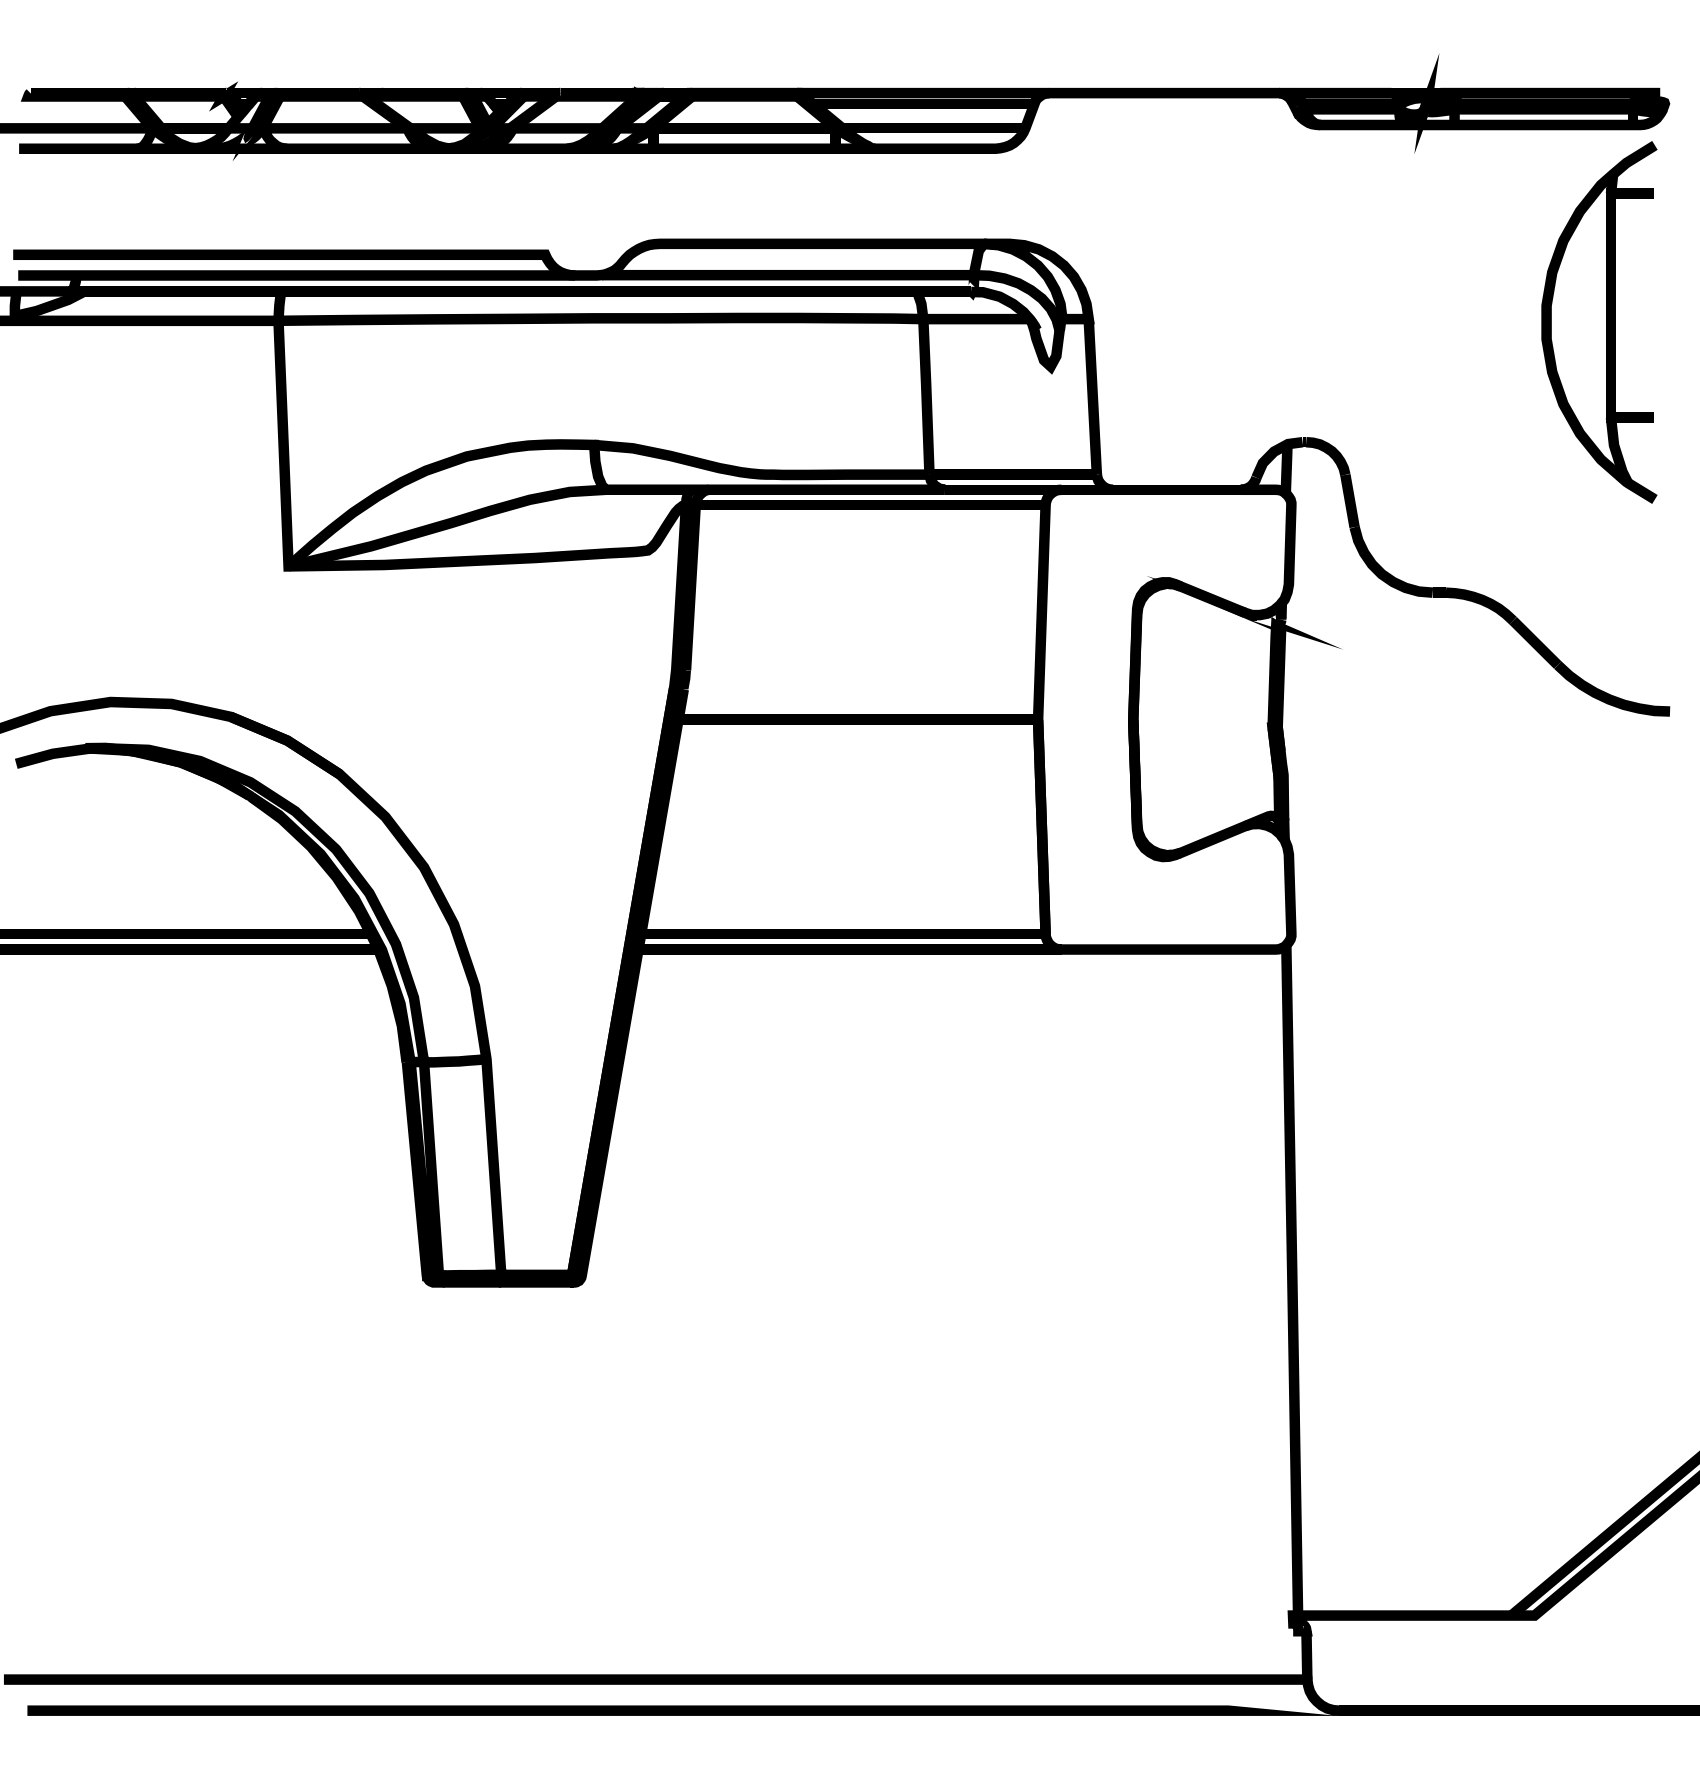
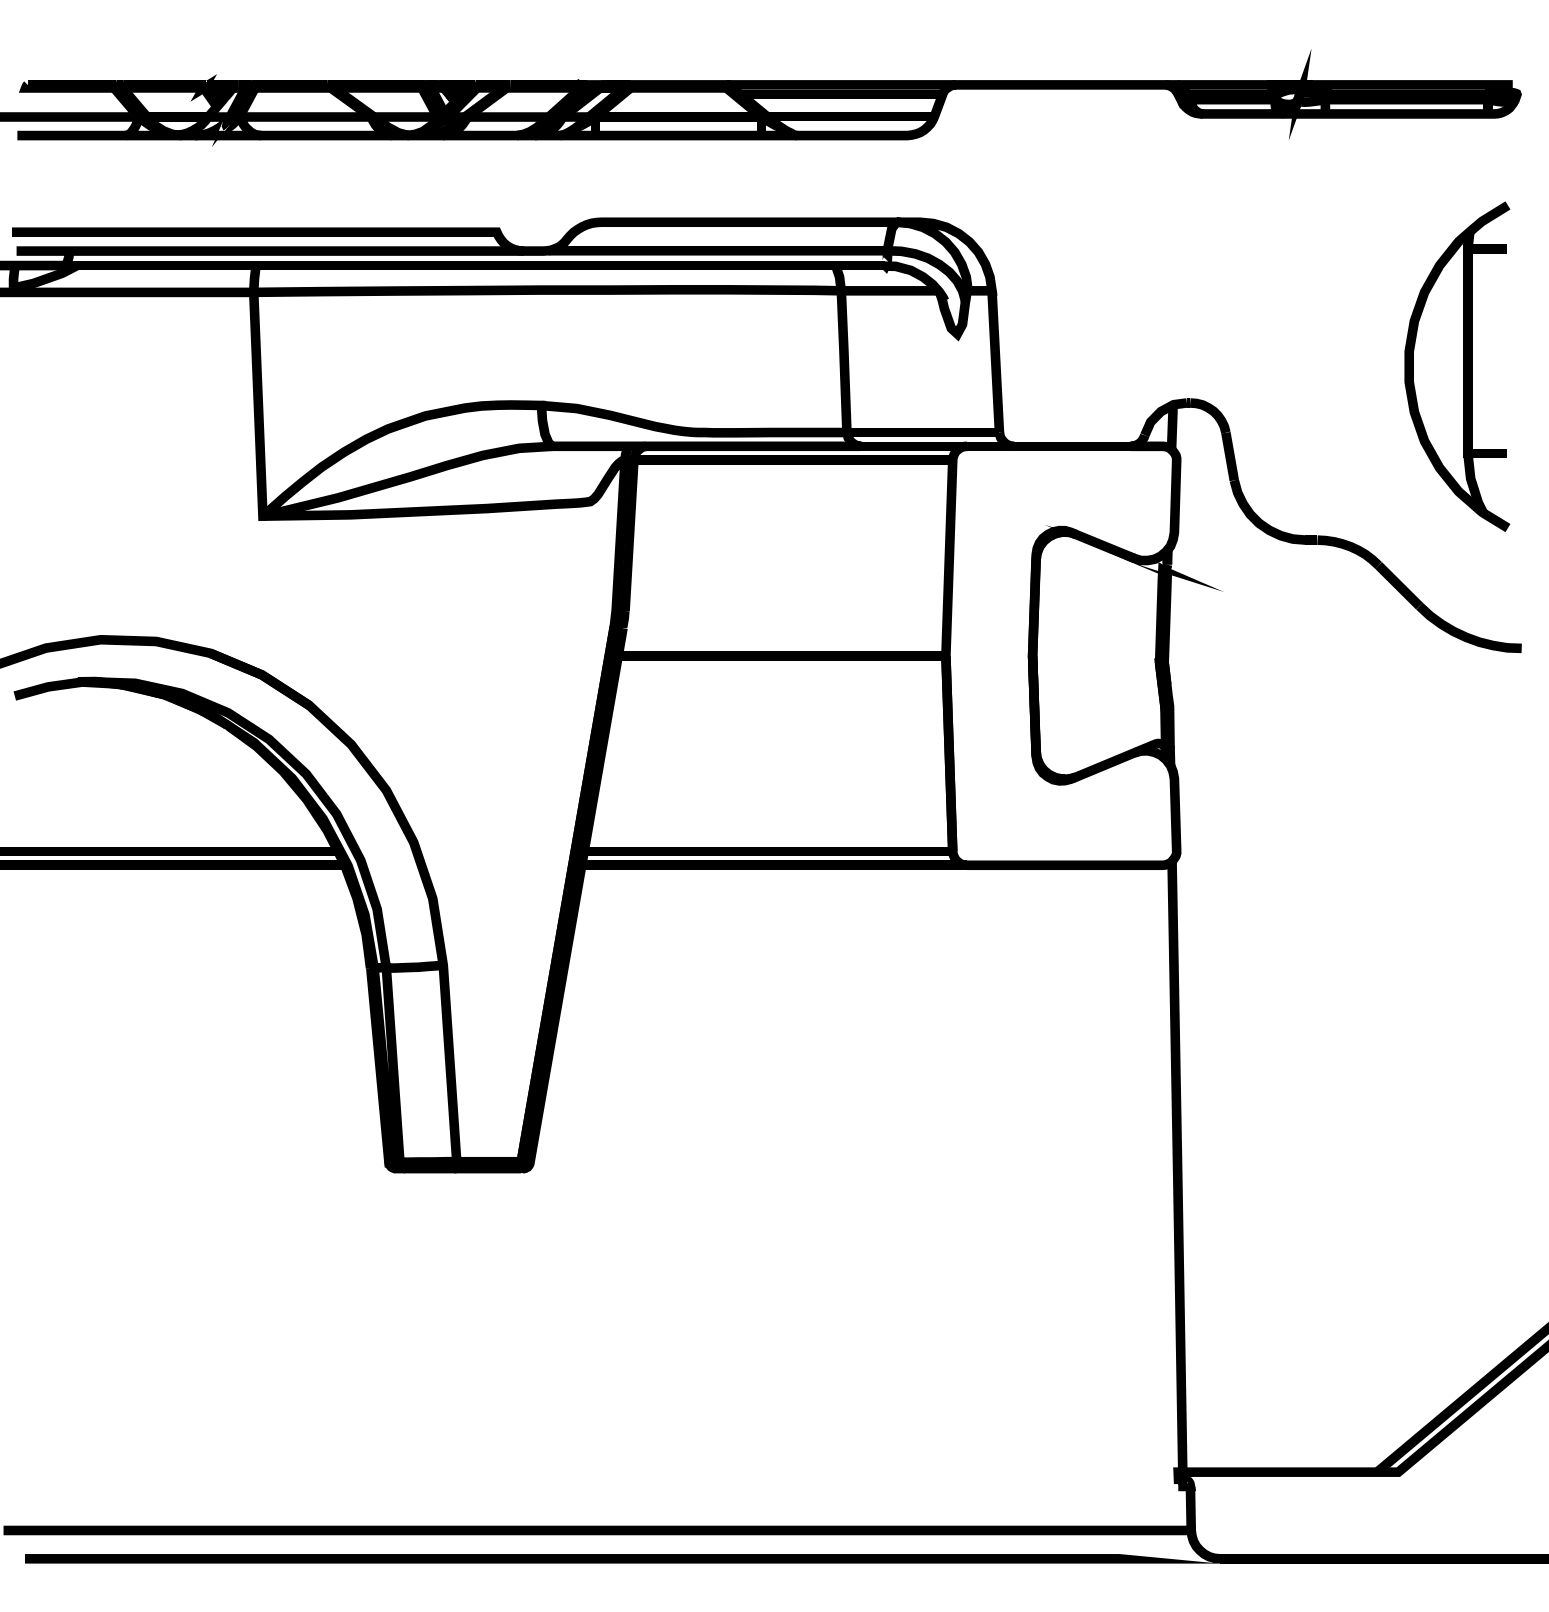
part: (1599, 322) -> (1457, 366), moved

